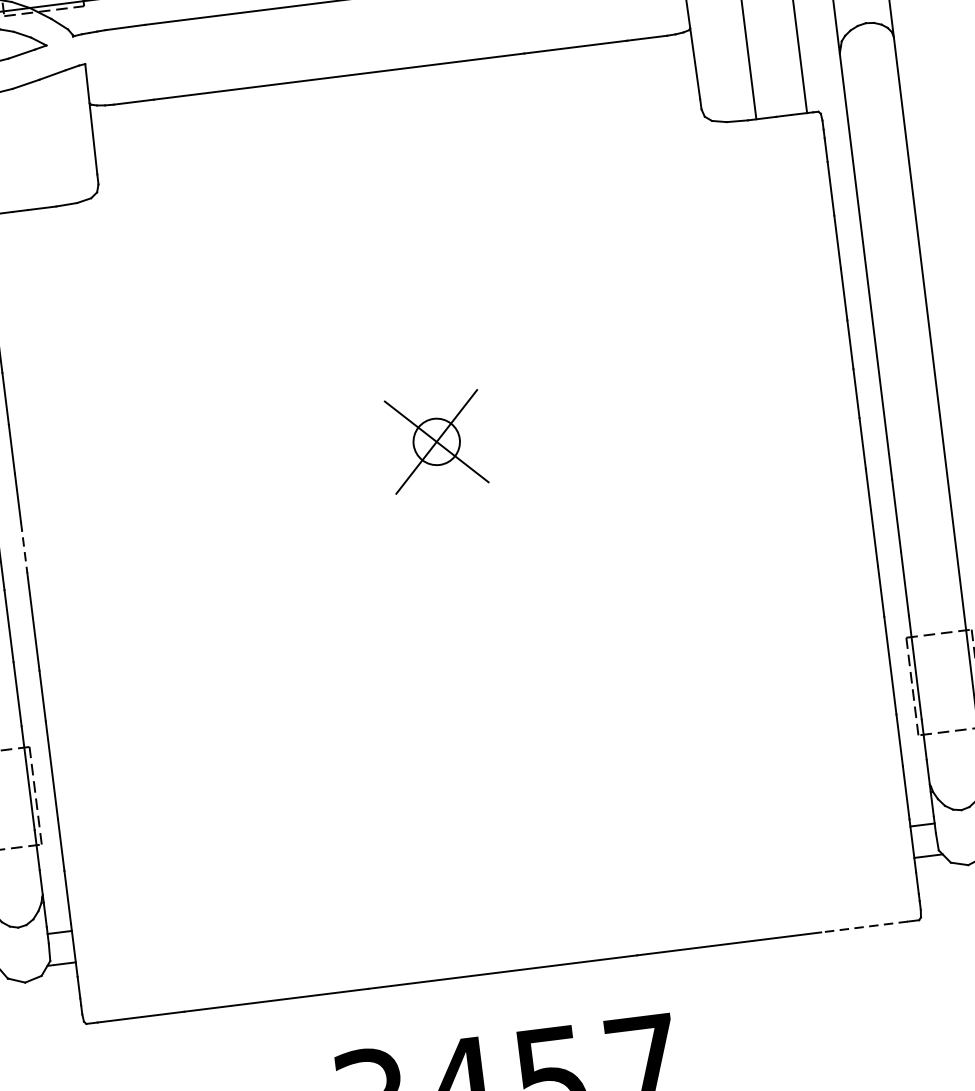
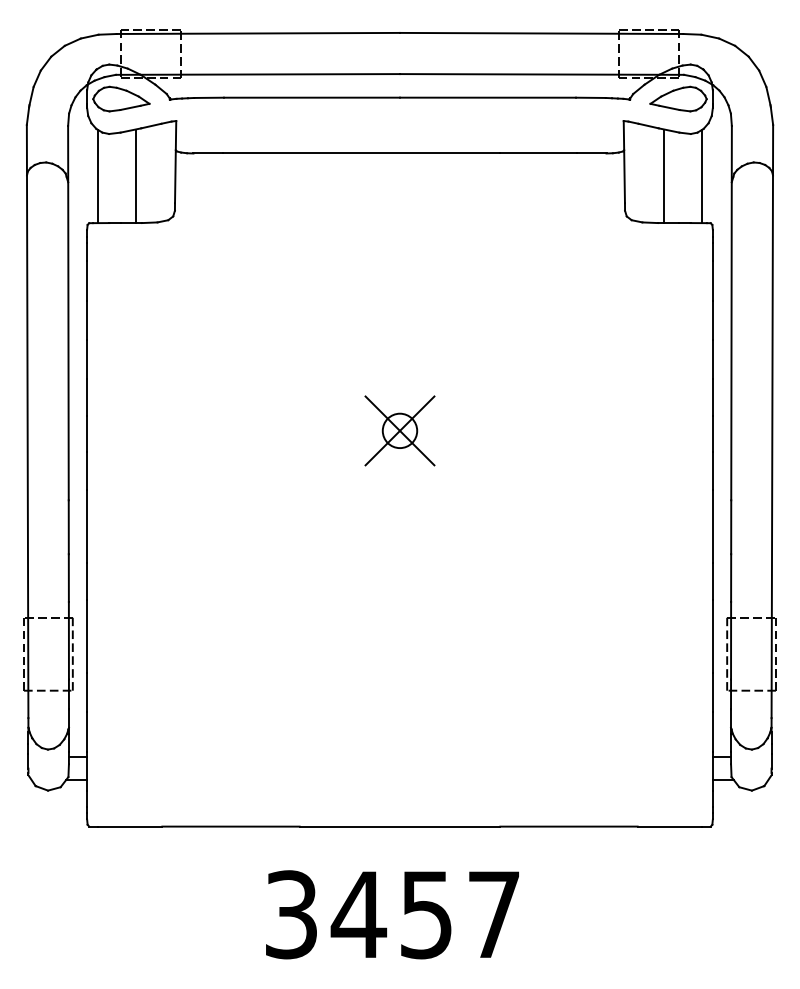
line: (39, 145) -> (135, 176), added
line: (24, 547) -> (87, 470), dashed -> solid
line: (863, 926) -> (669, 826), dashed -> solid

